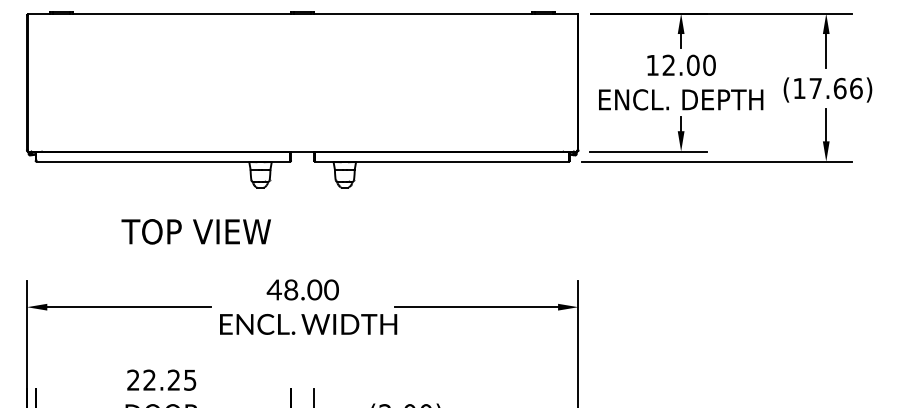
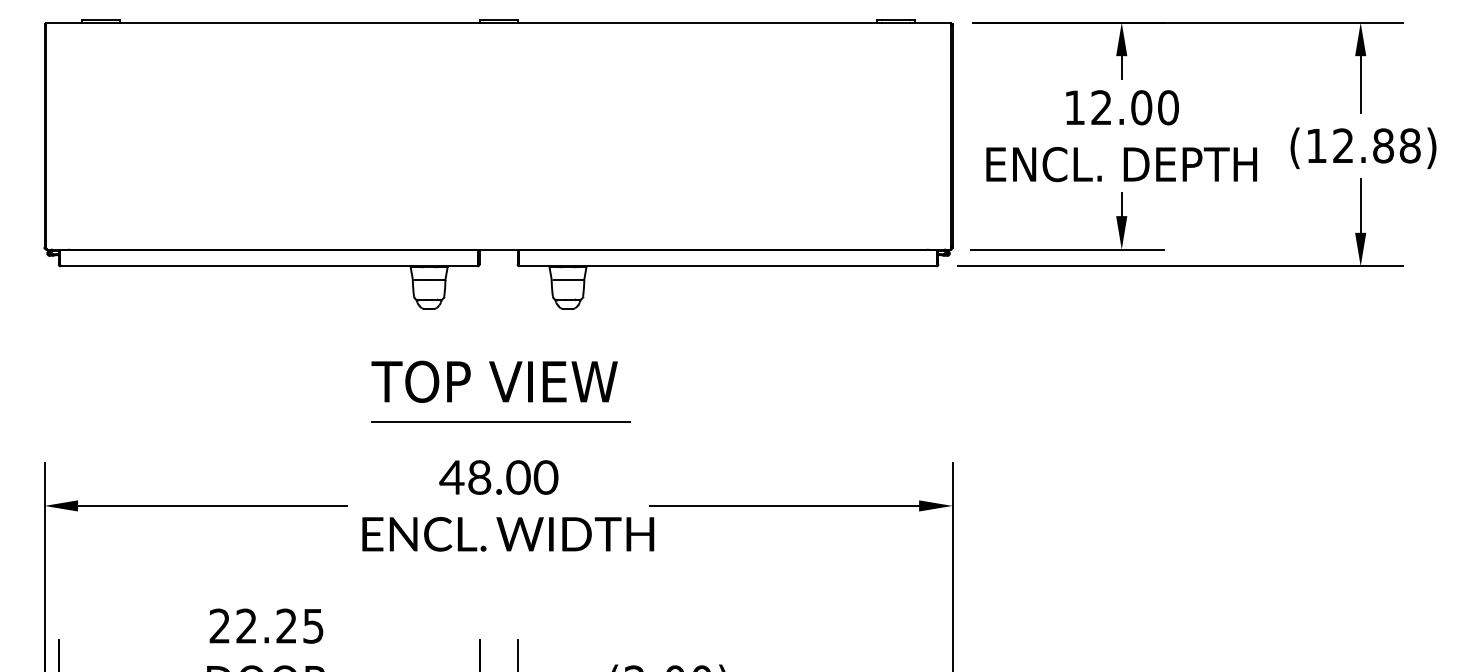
text: (835, 88) -> (1375, 145), (17.66) -> (12.88)
text: (195, 231) -> (493, 381), moved
line: (303, 256) -> (499, 422), added

